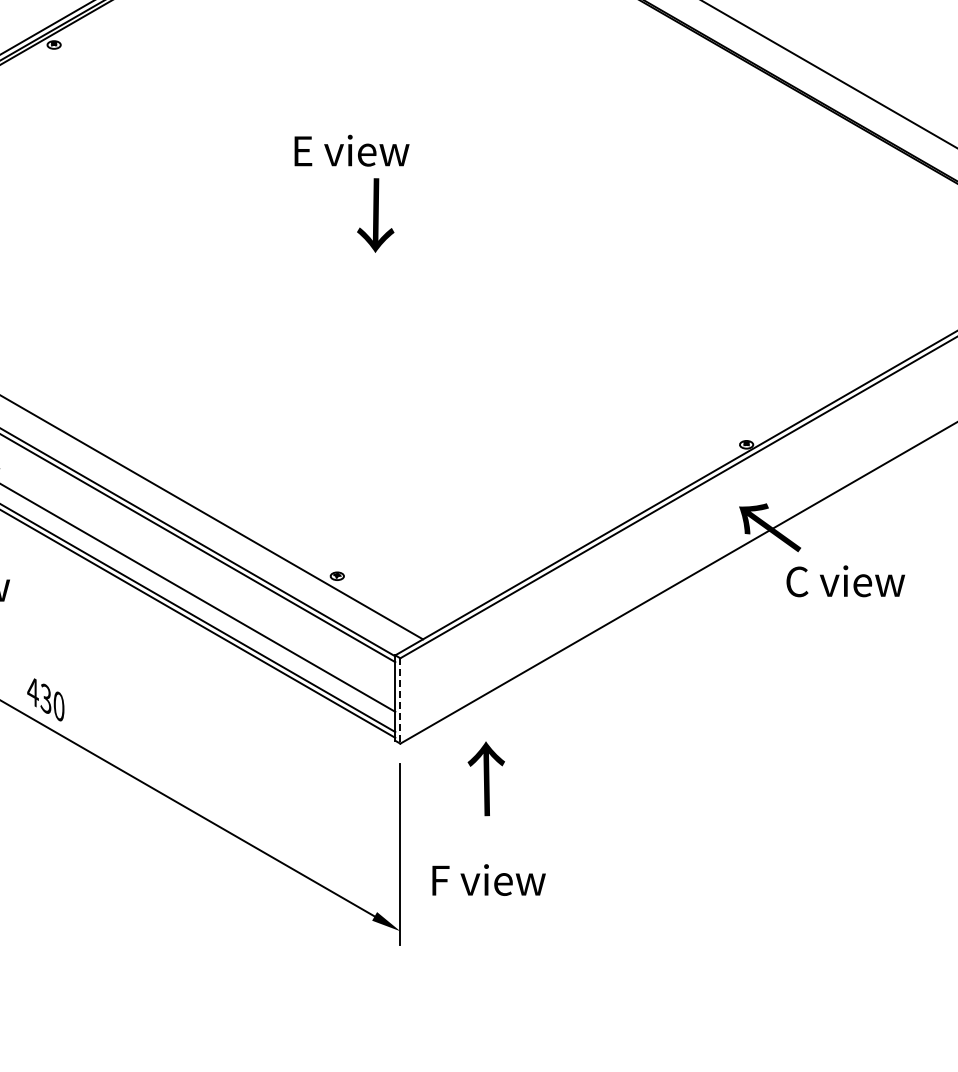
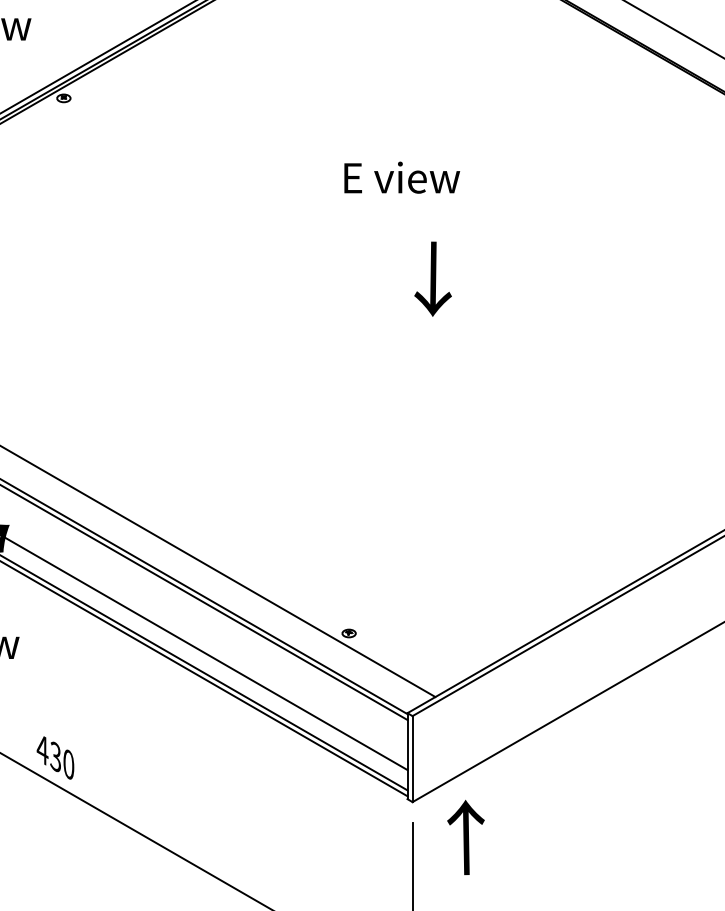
text: (351, 150) -> (401, 177), moved
text: (375, 215) -> (432, 279), moved
line: (400, 700) -> (412, 758), dashed -> solid
text: (485, 778) -> (465, 837), moved

